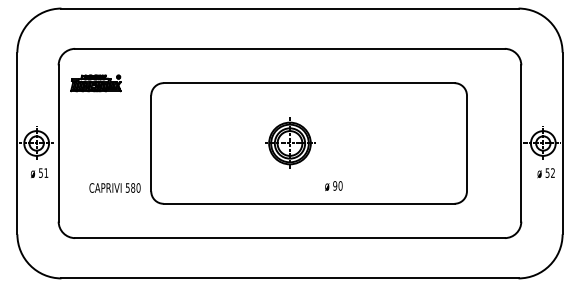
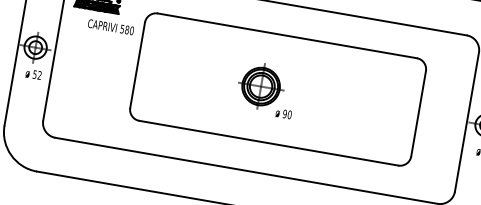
text: (46, 172) -> (39, 74), 51 -> 52
text: (333, 185) -> (283, 113), moved
text: (114, 187) -> (110, 26), moved

